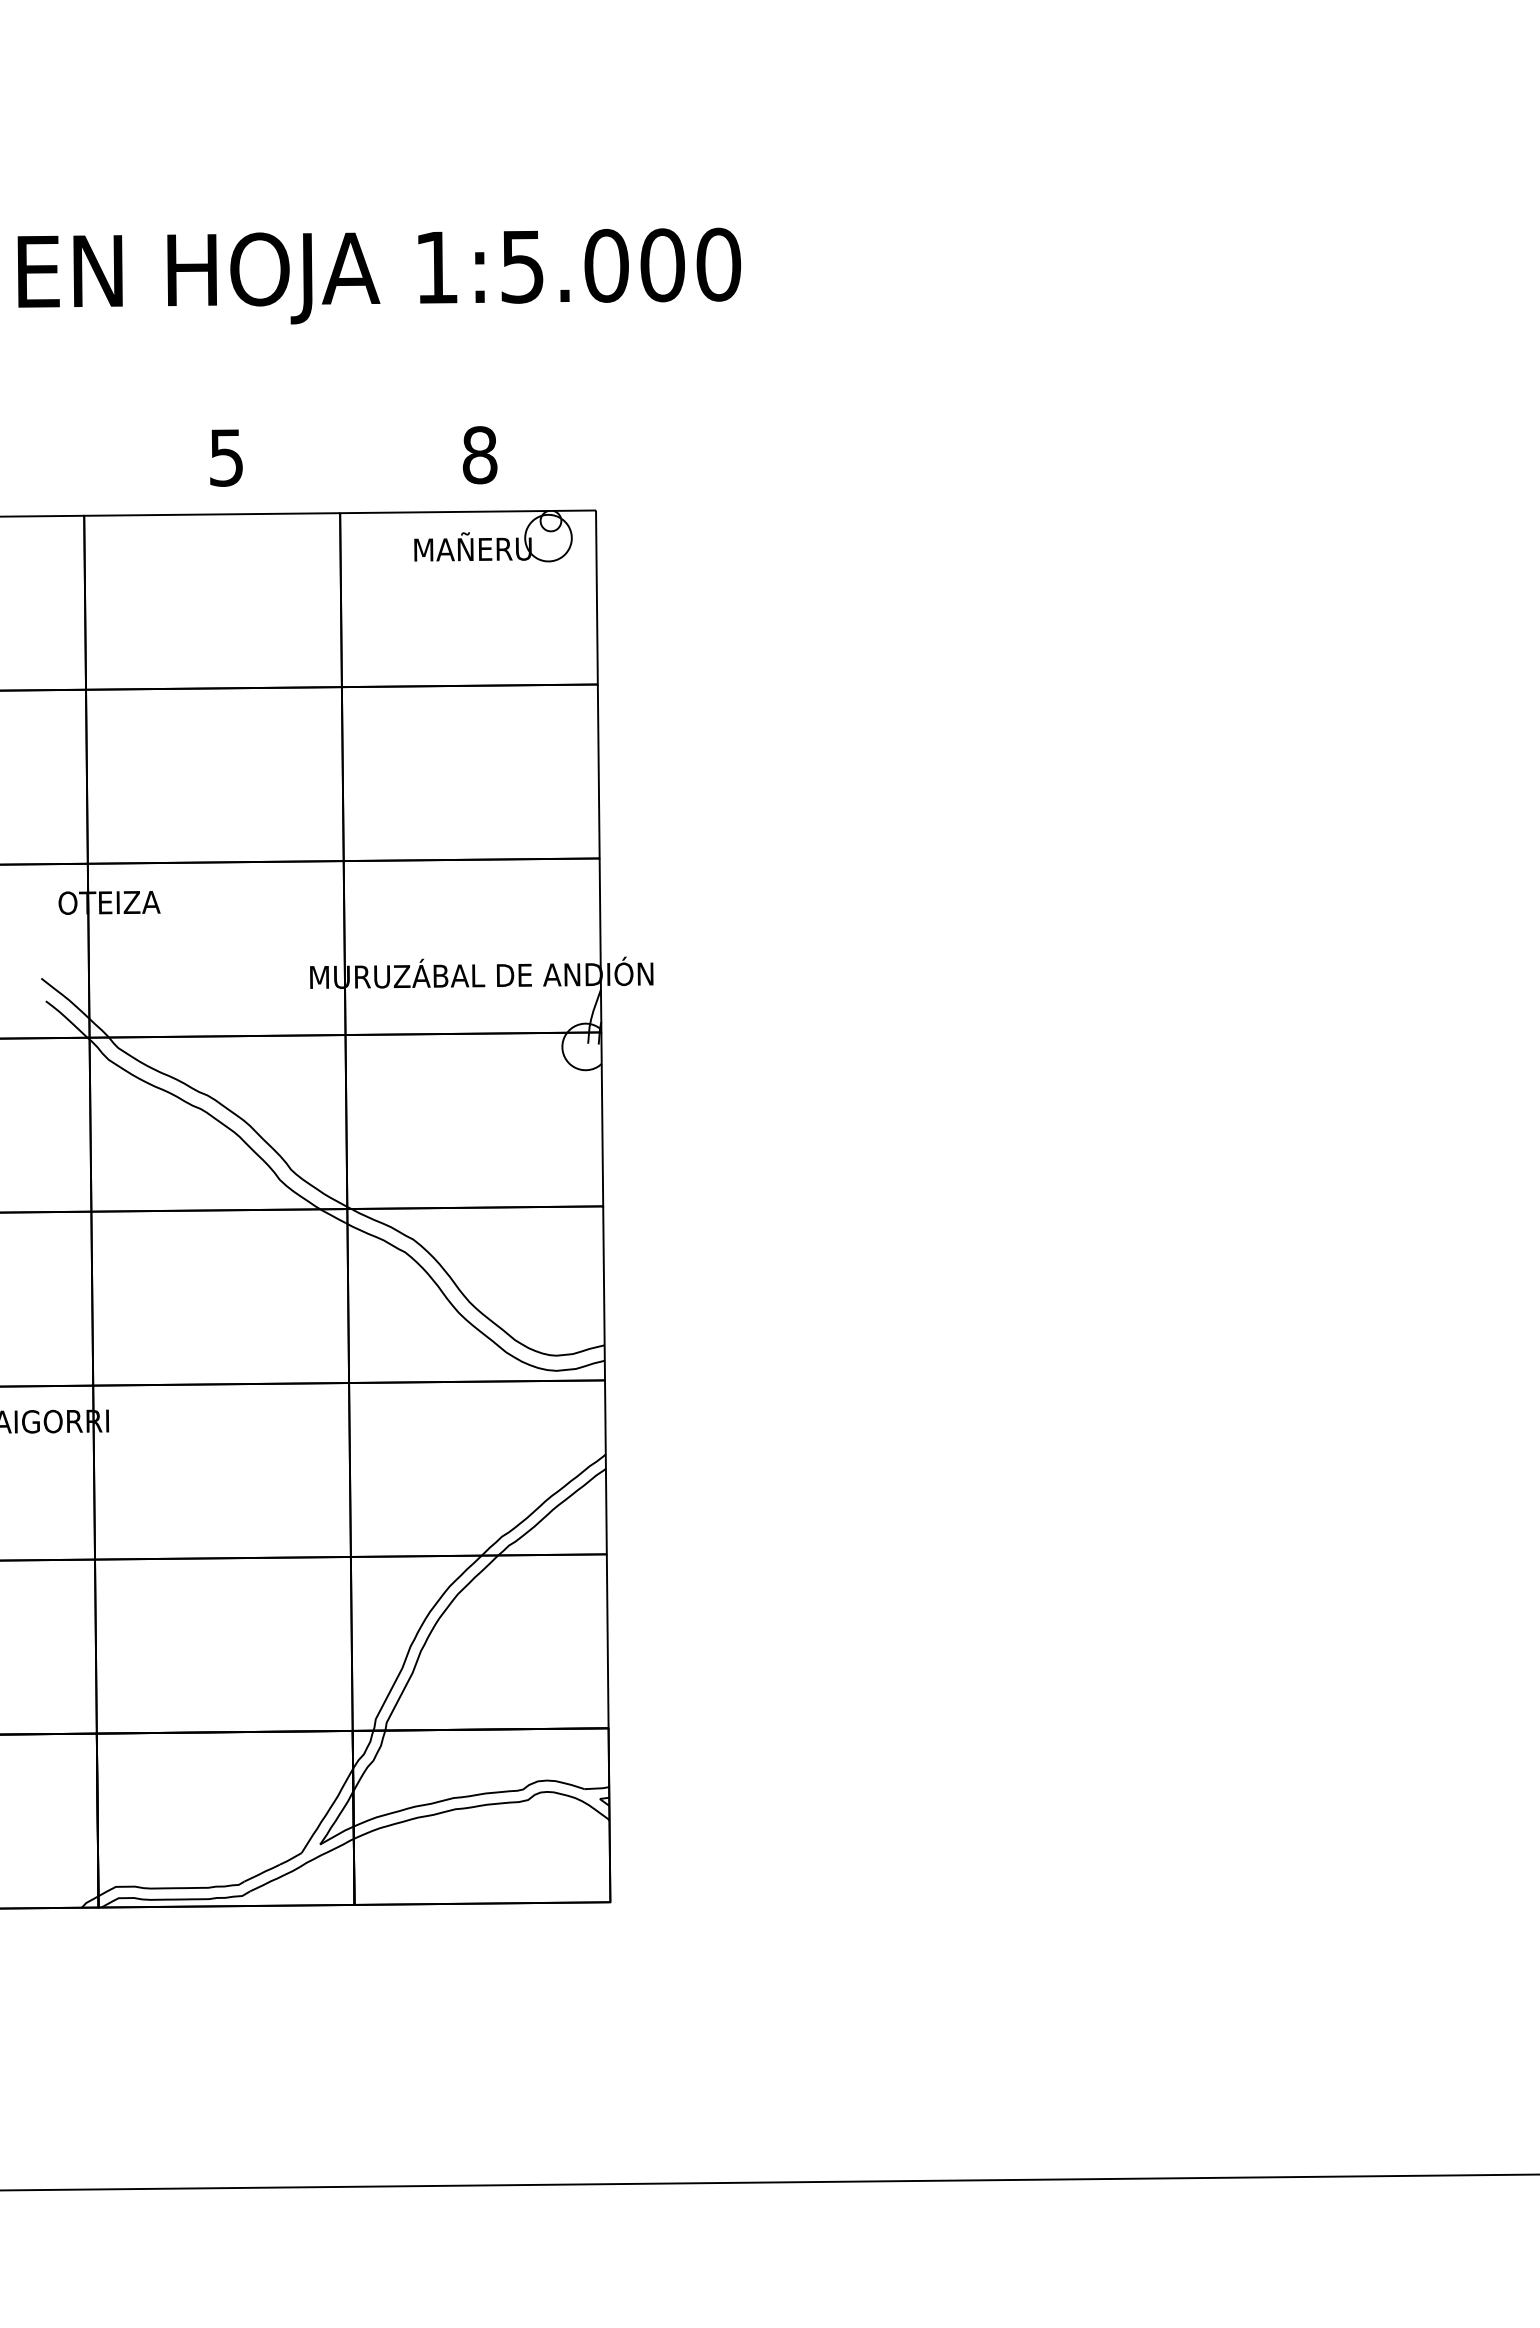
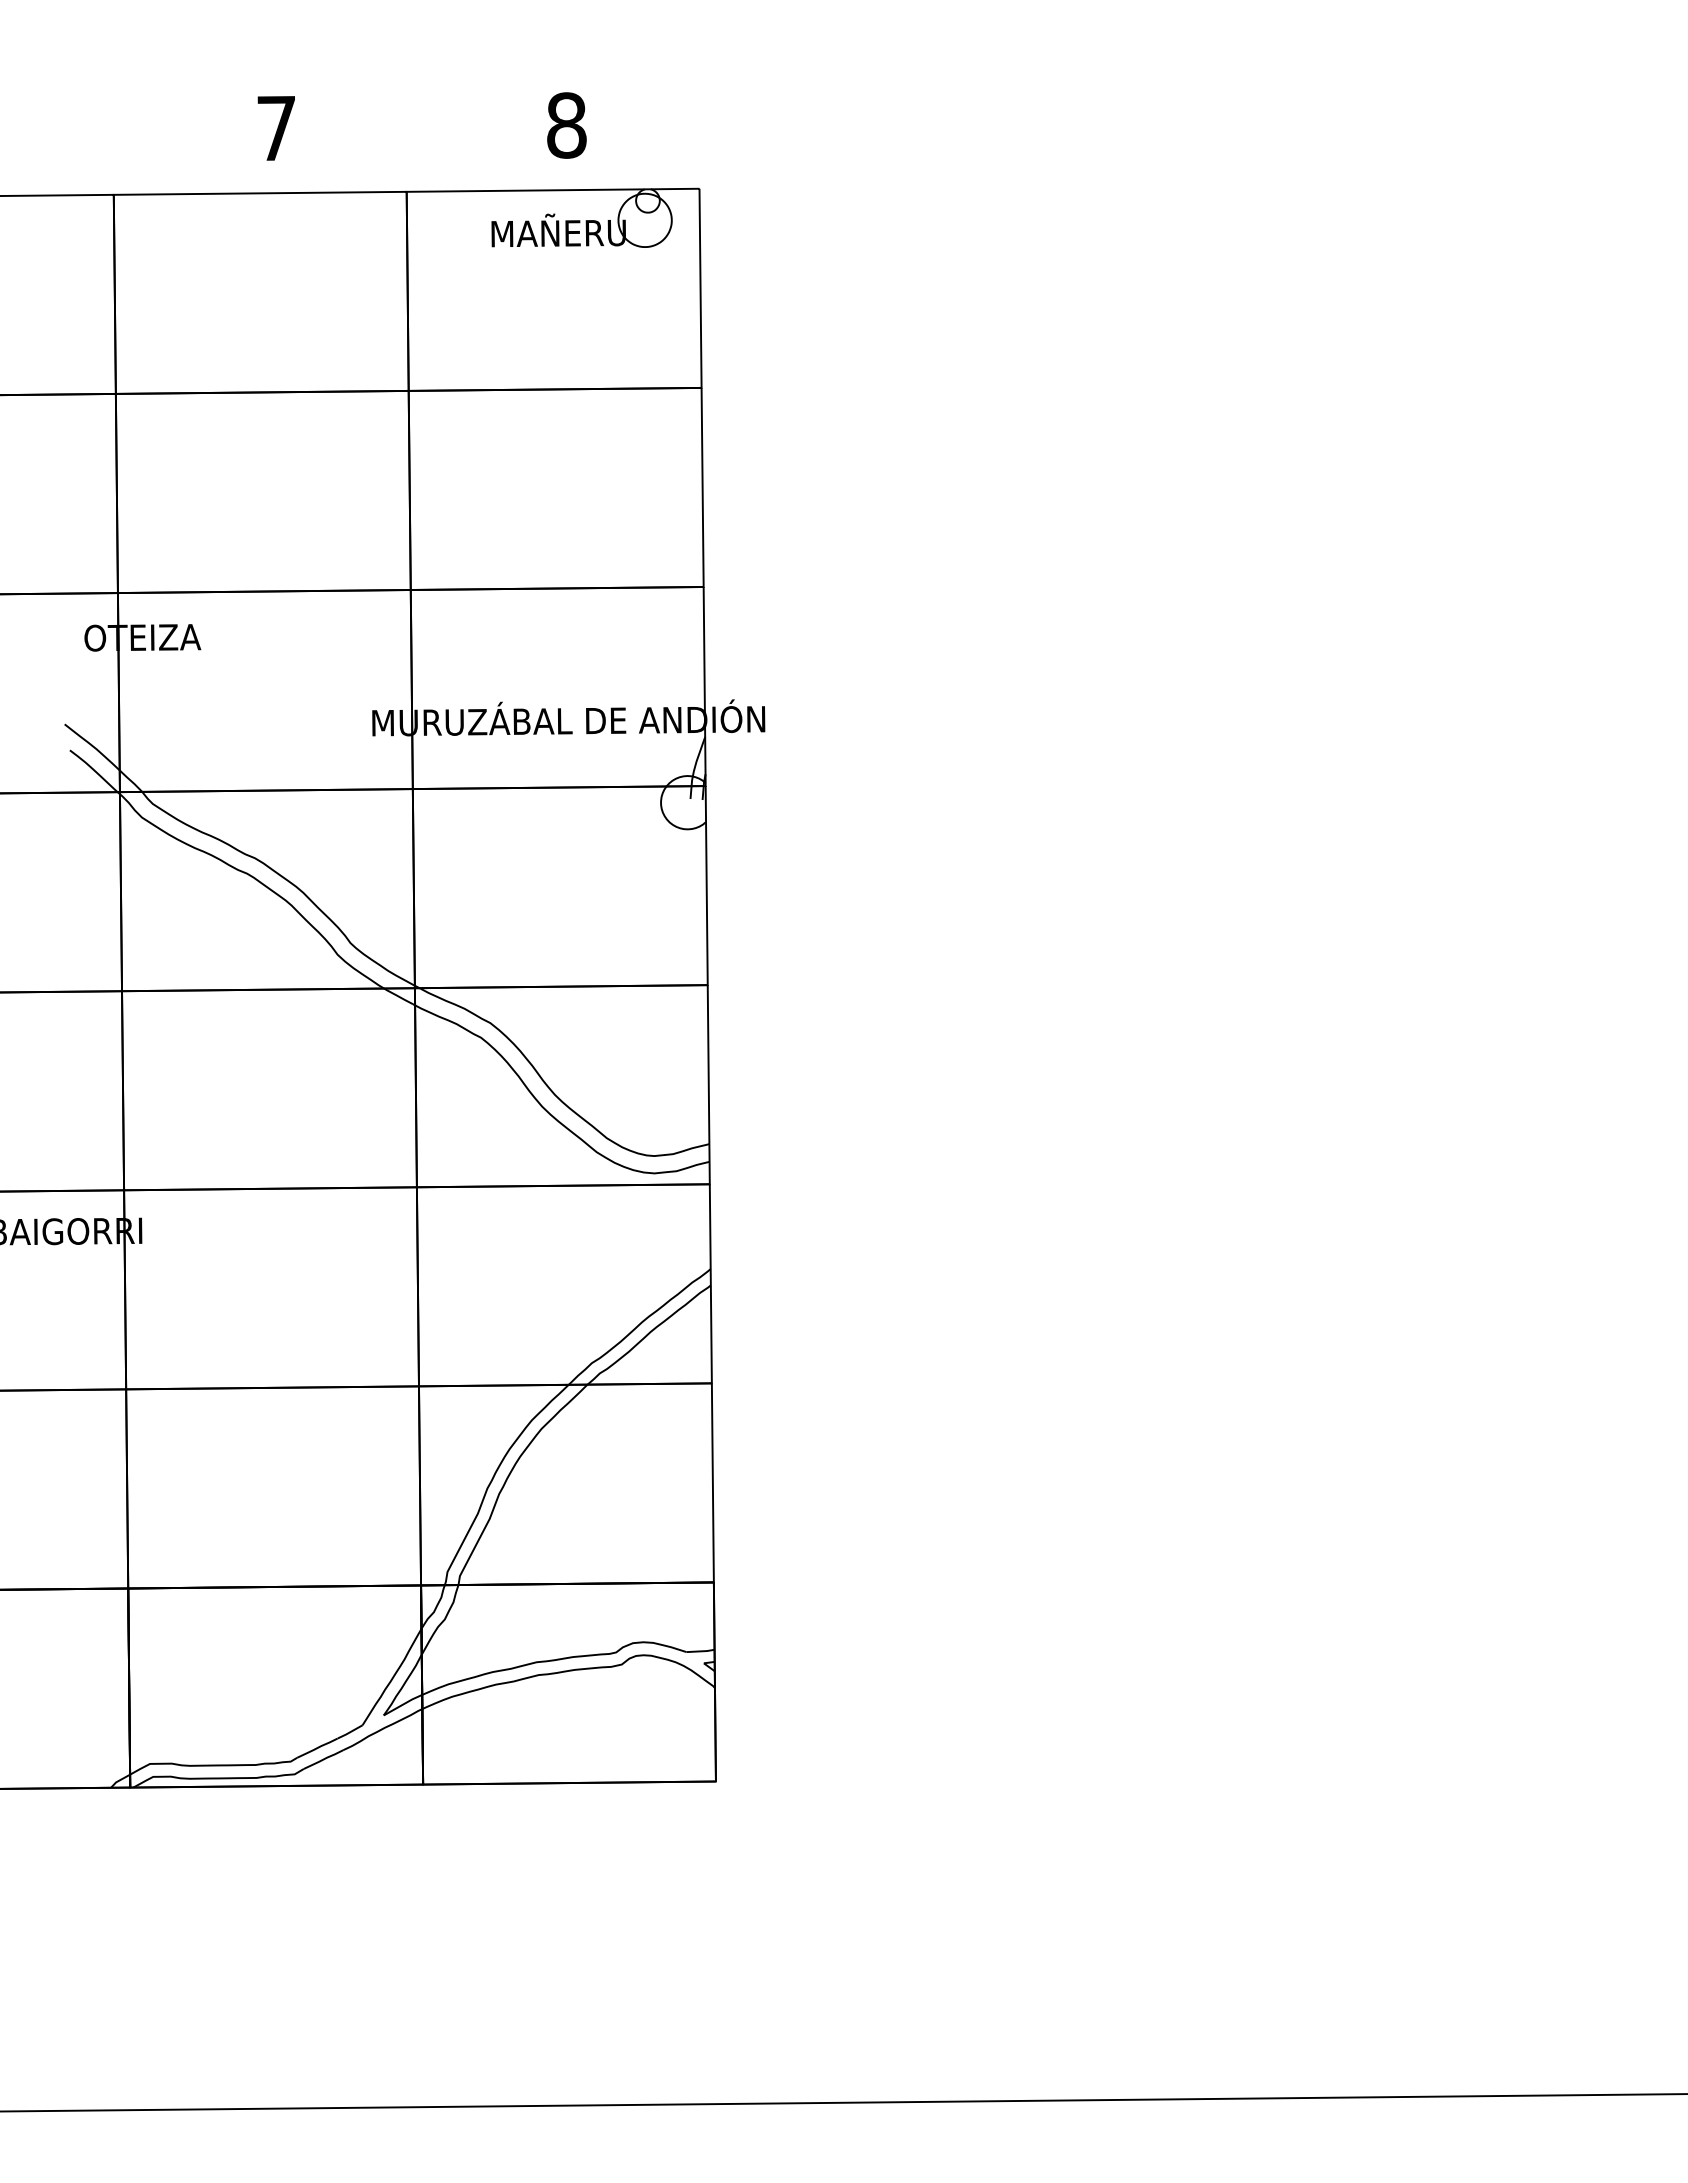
text: (226, 457) -> (276, 128), 5 -> 7

